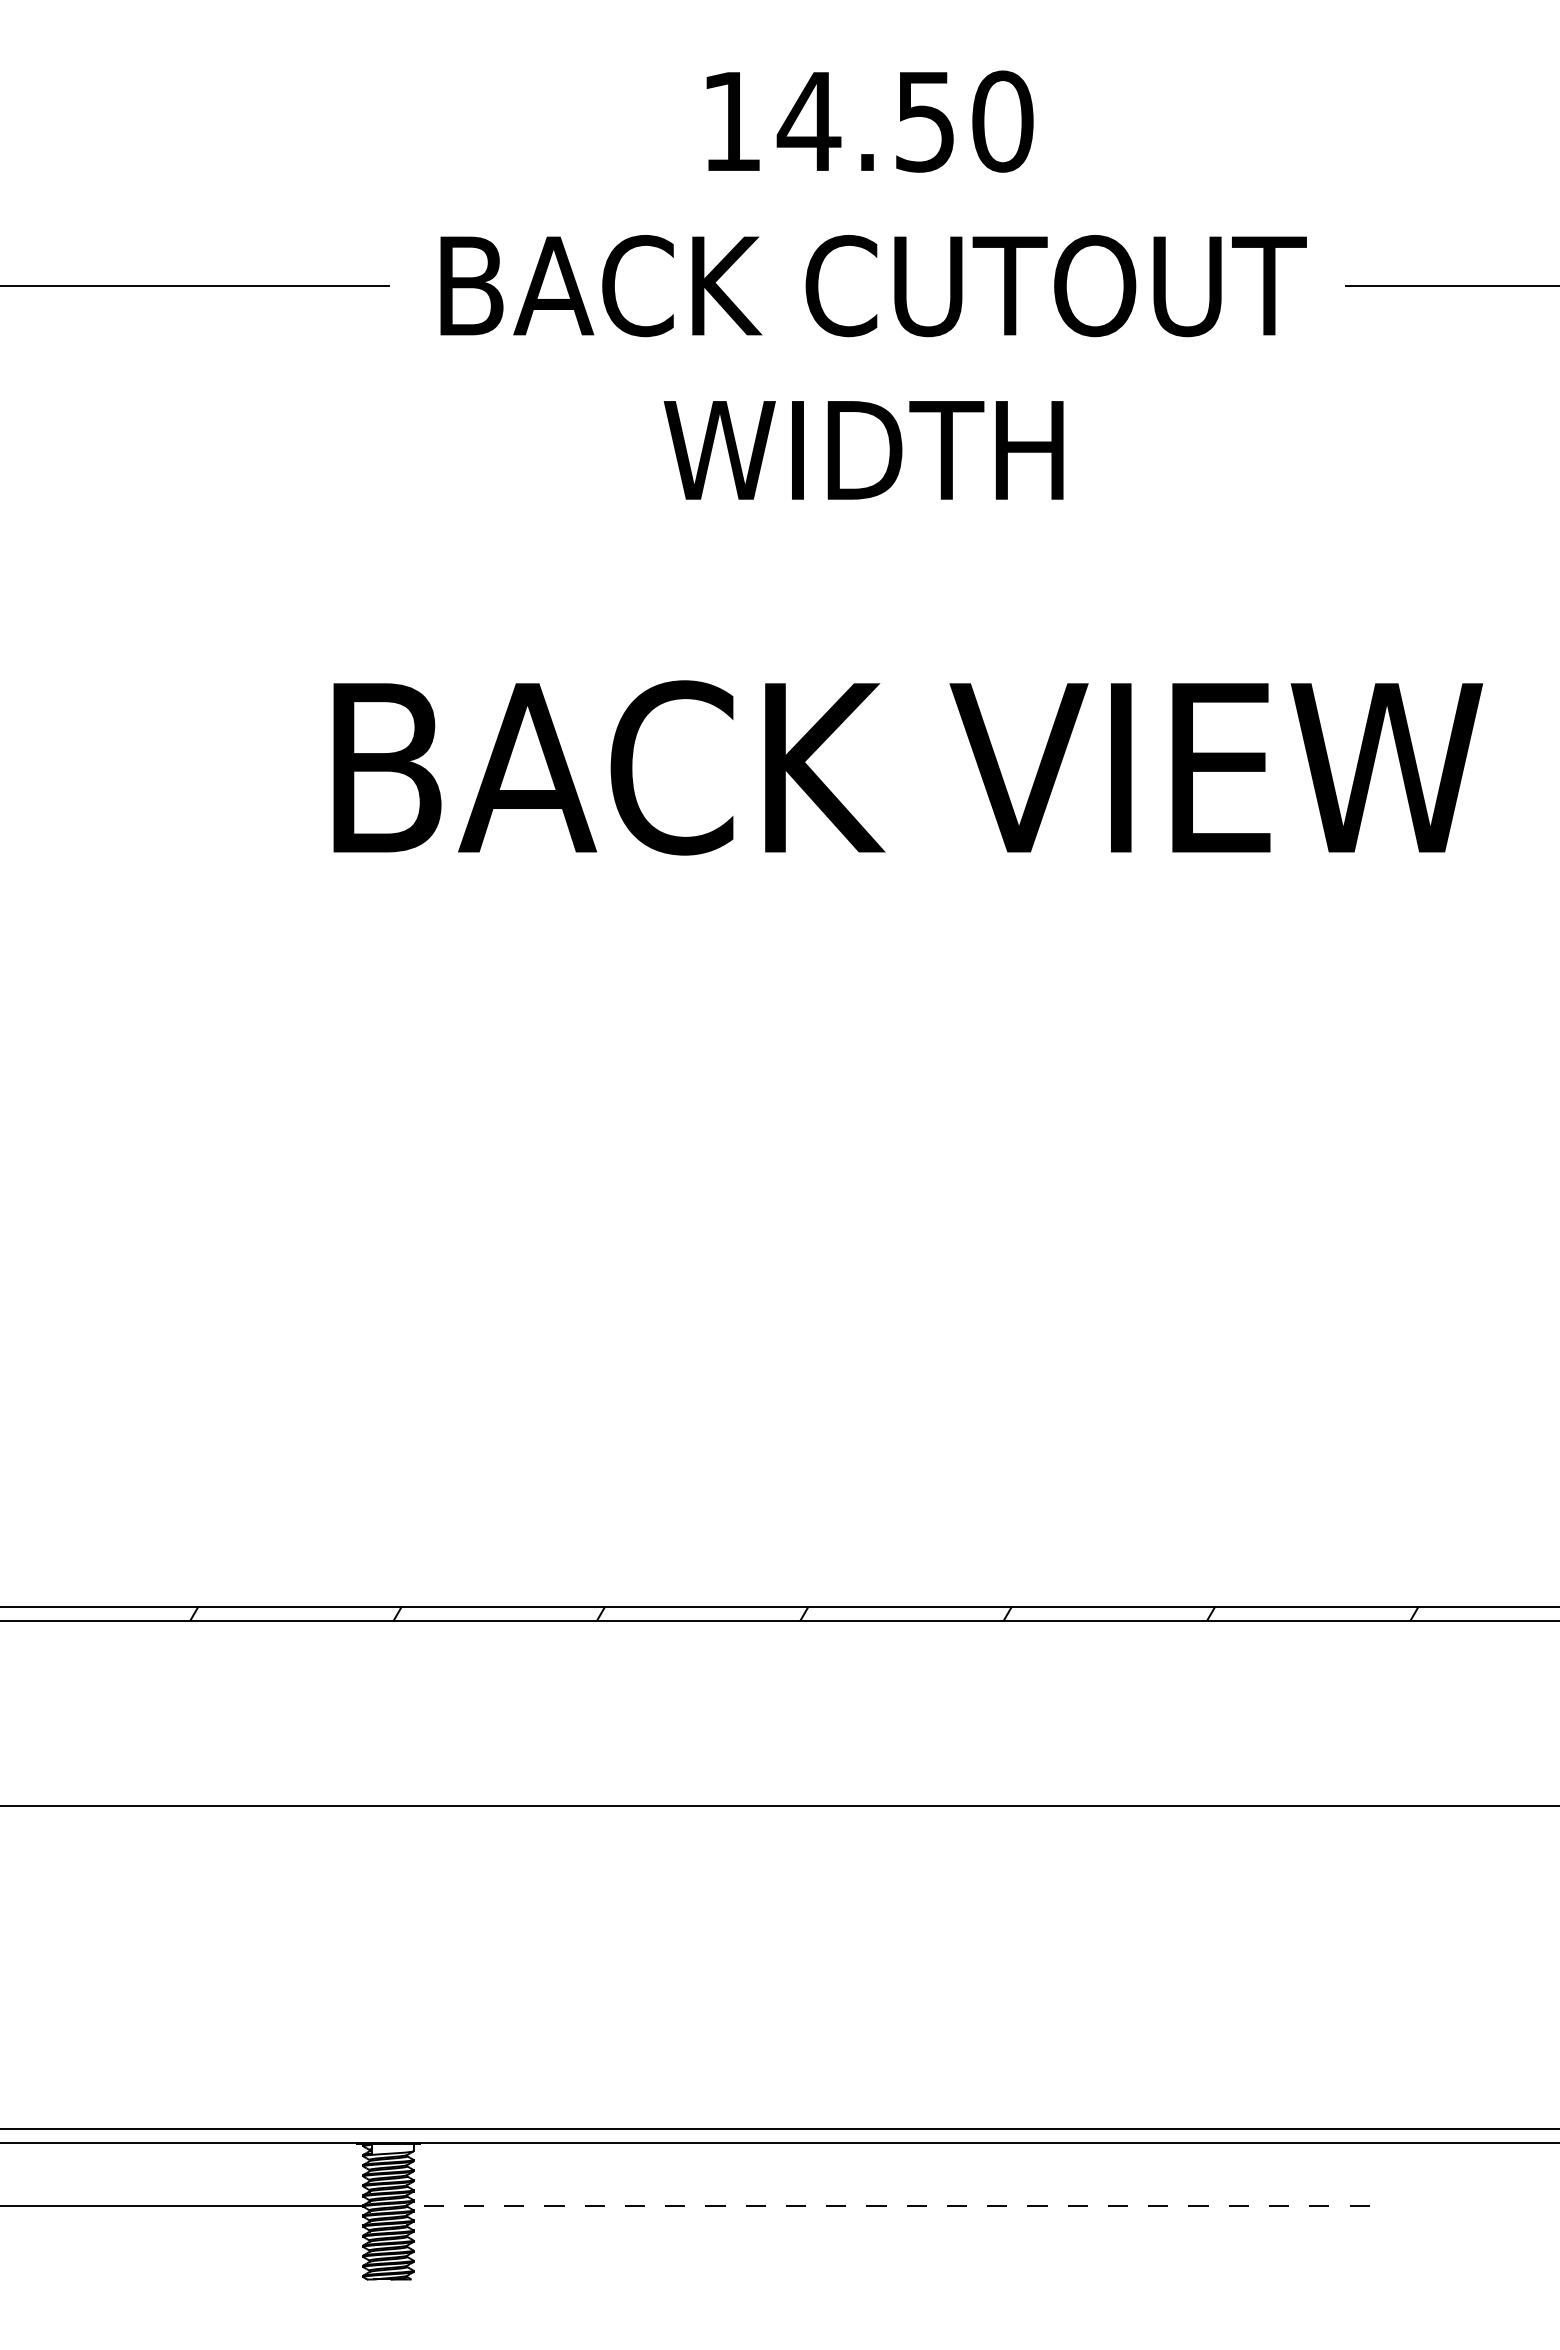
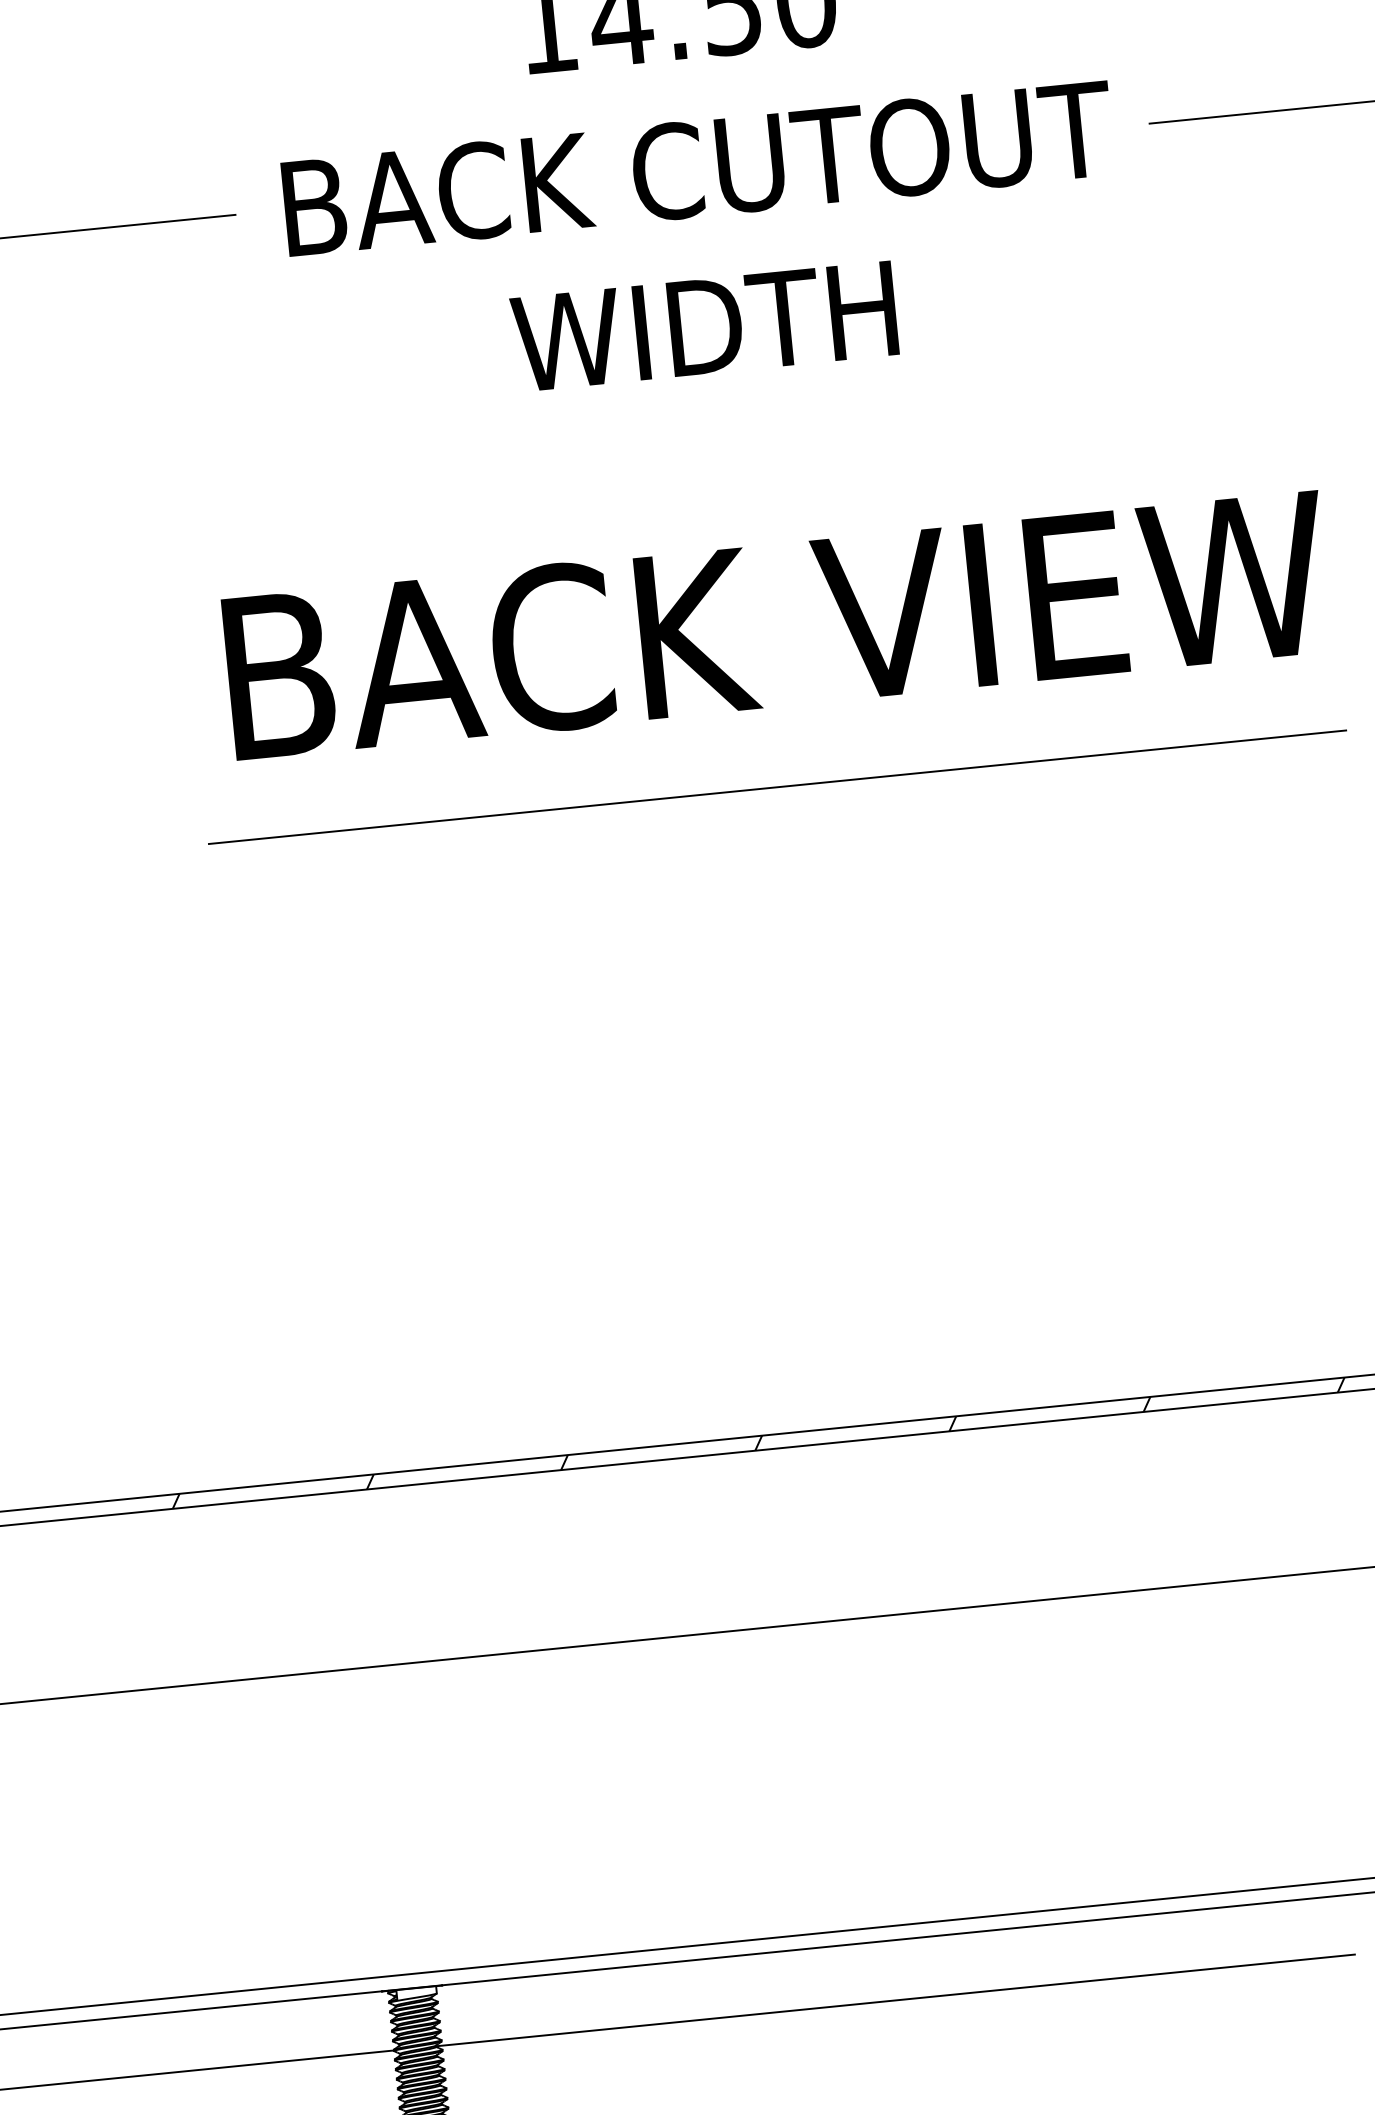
line: (891, 935) -> (777, 787), added
line: (887, 2206) -> (894, 2000), dashed -> solid

